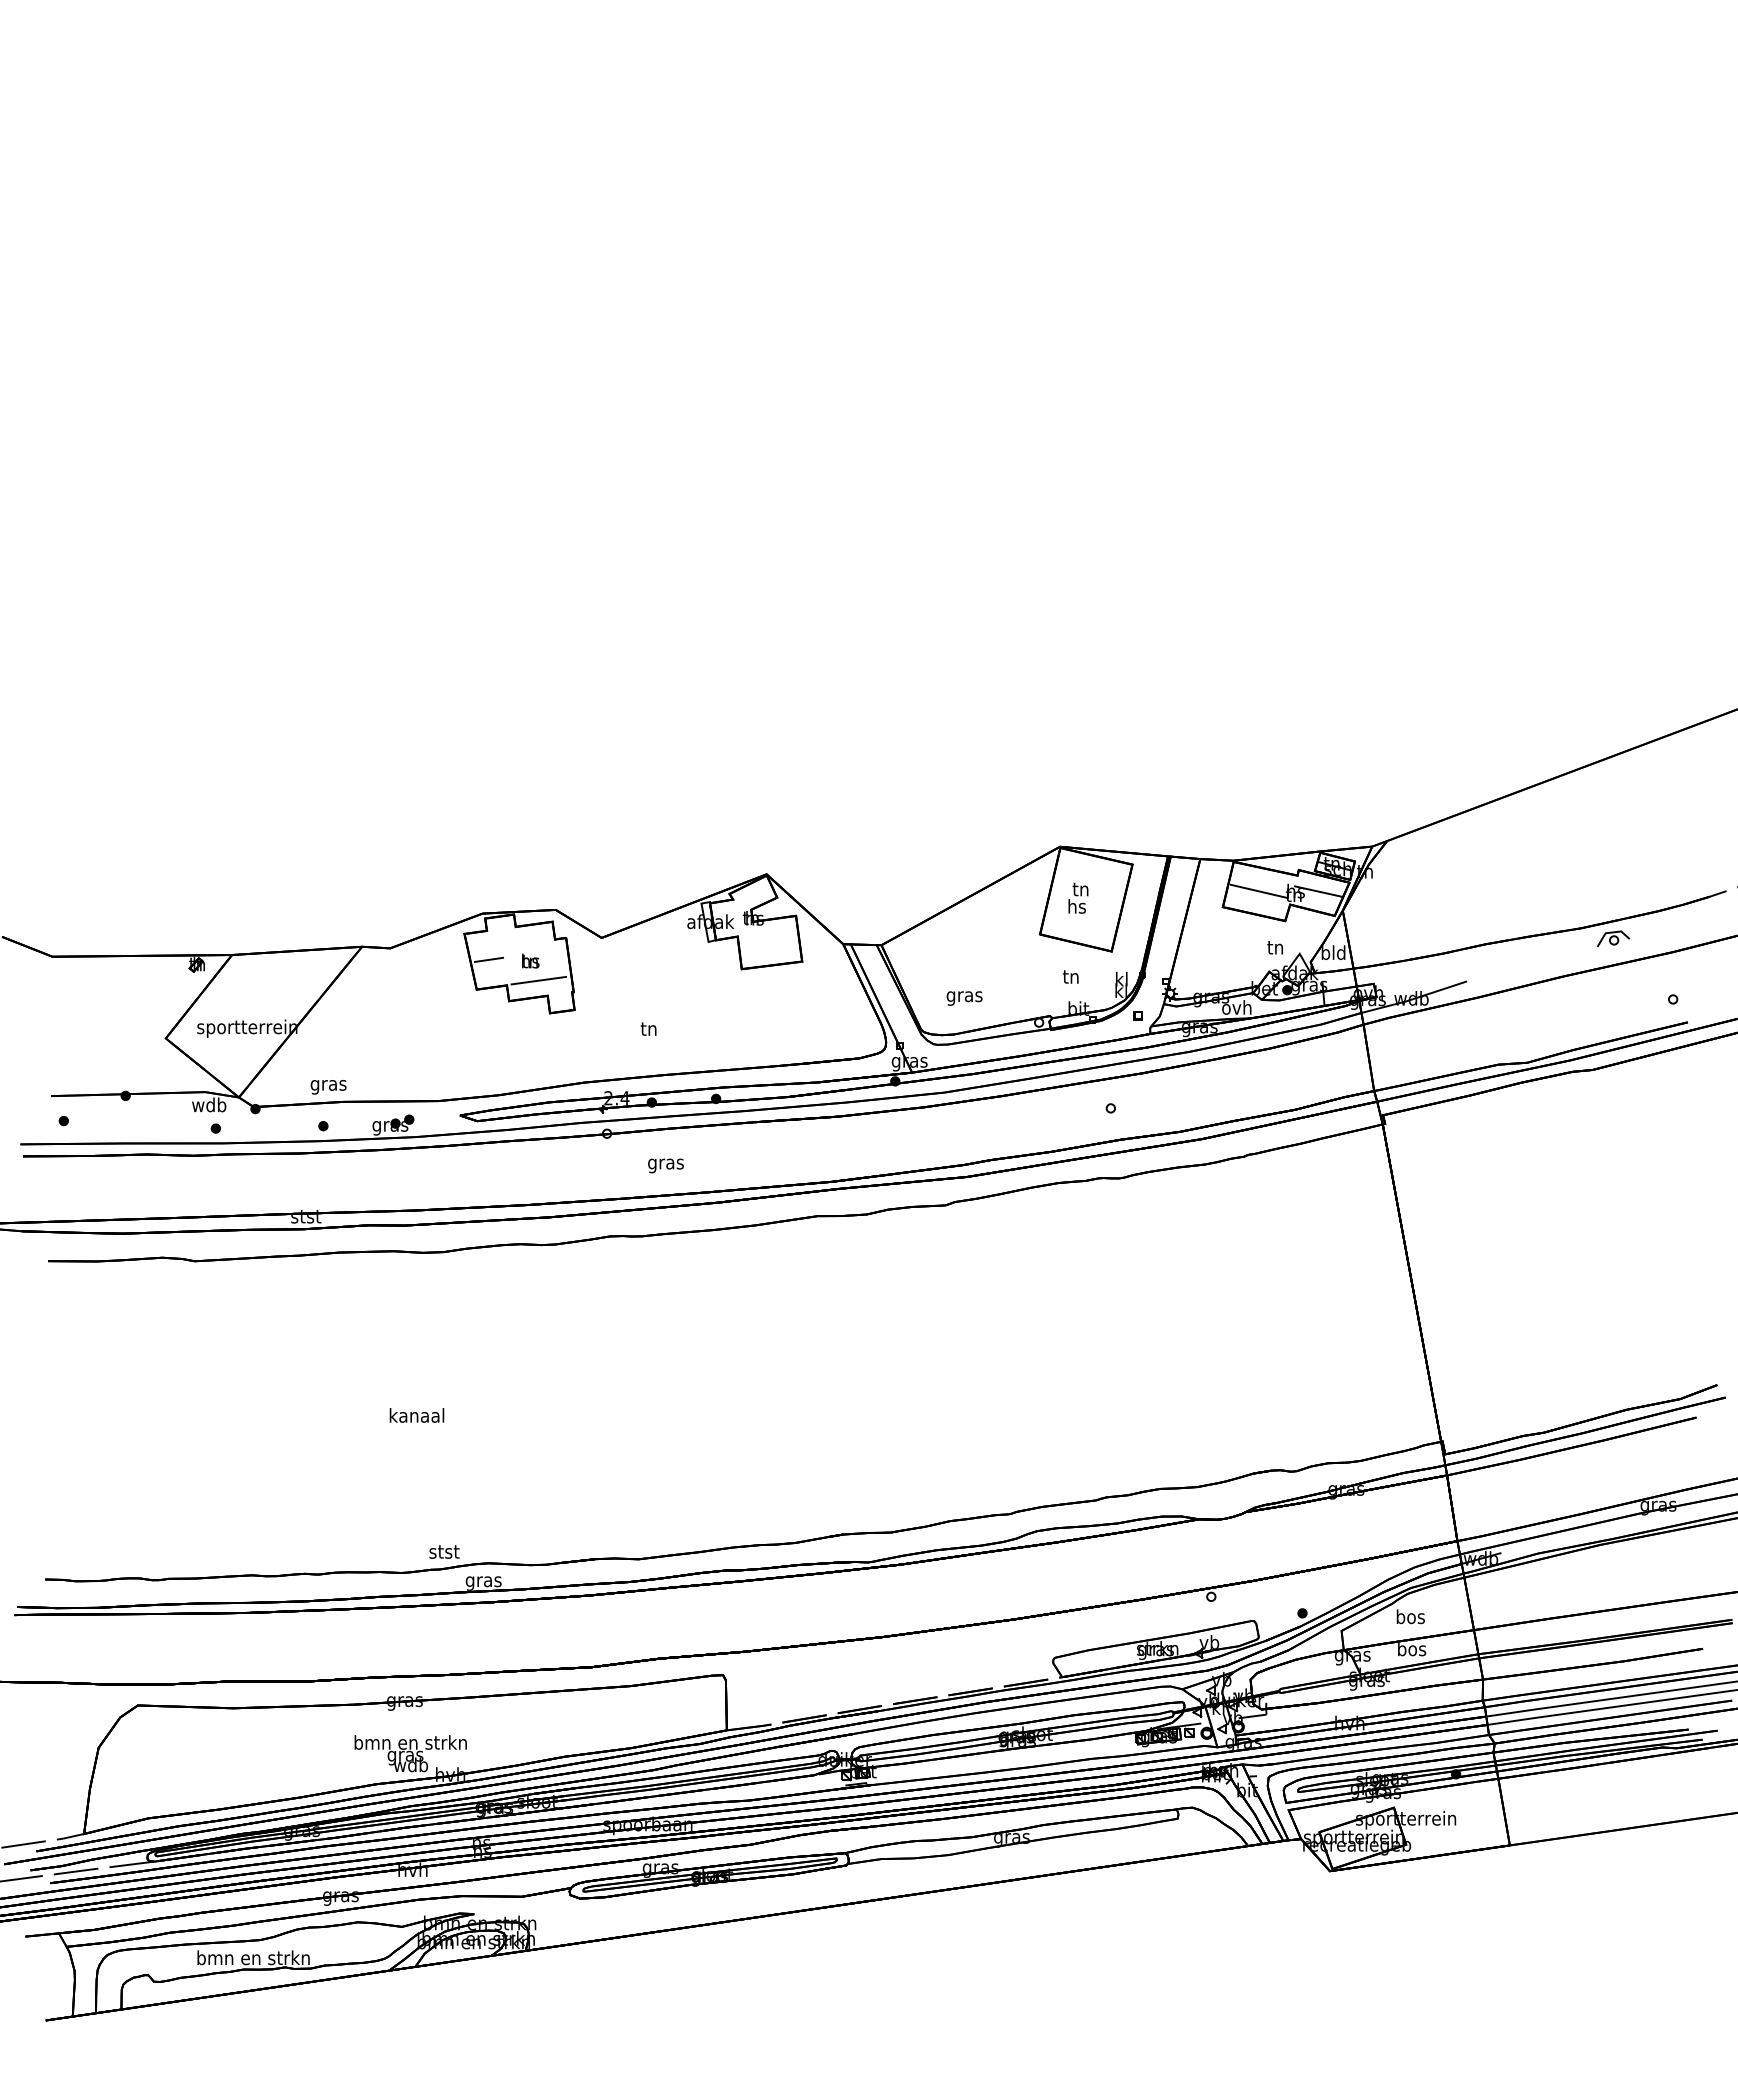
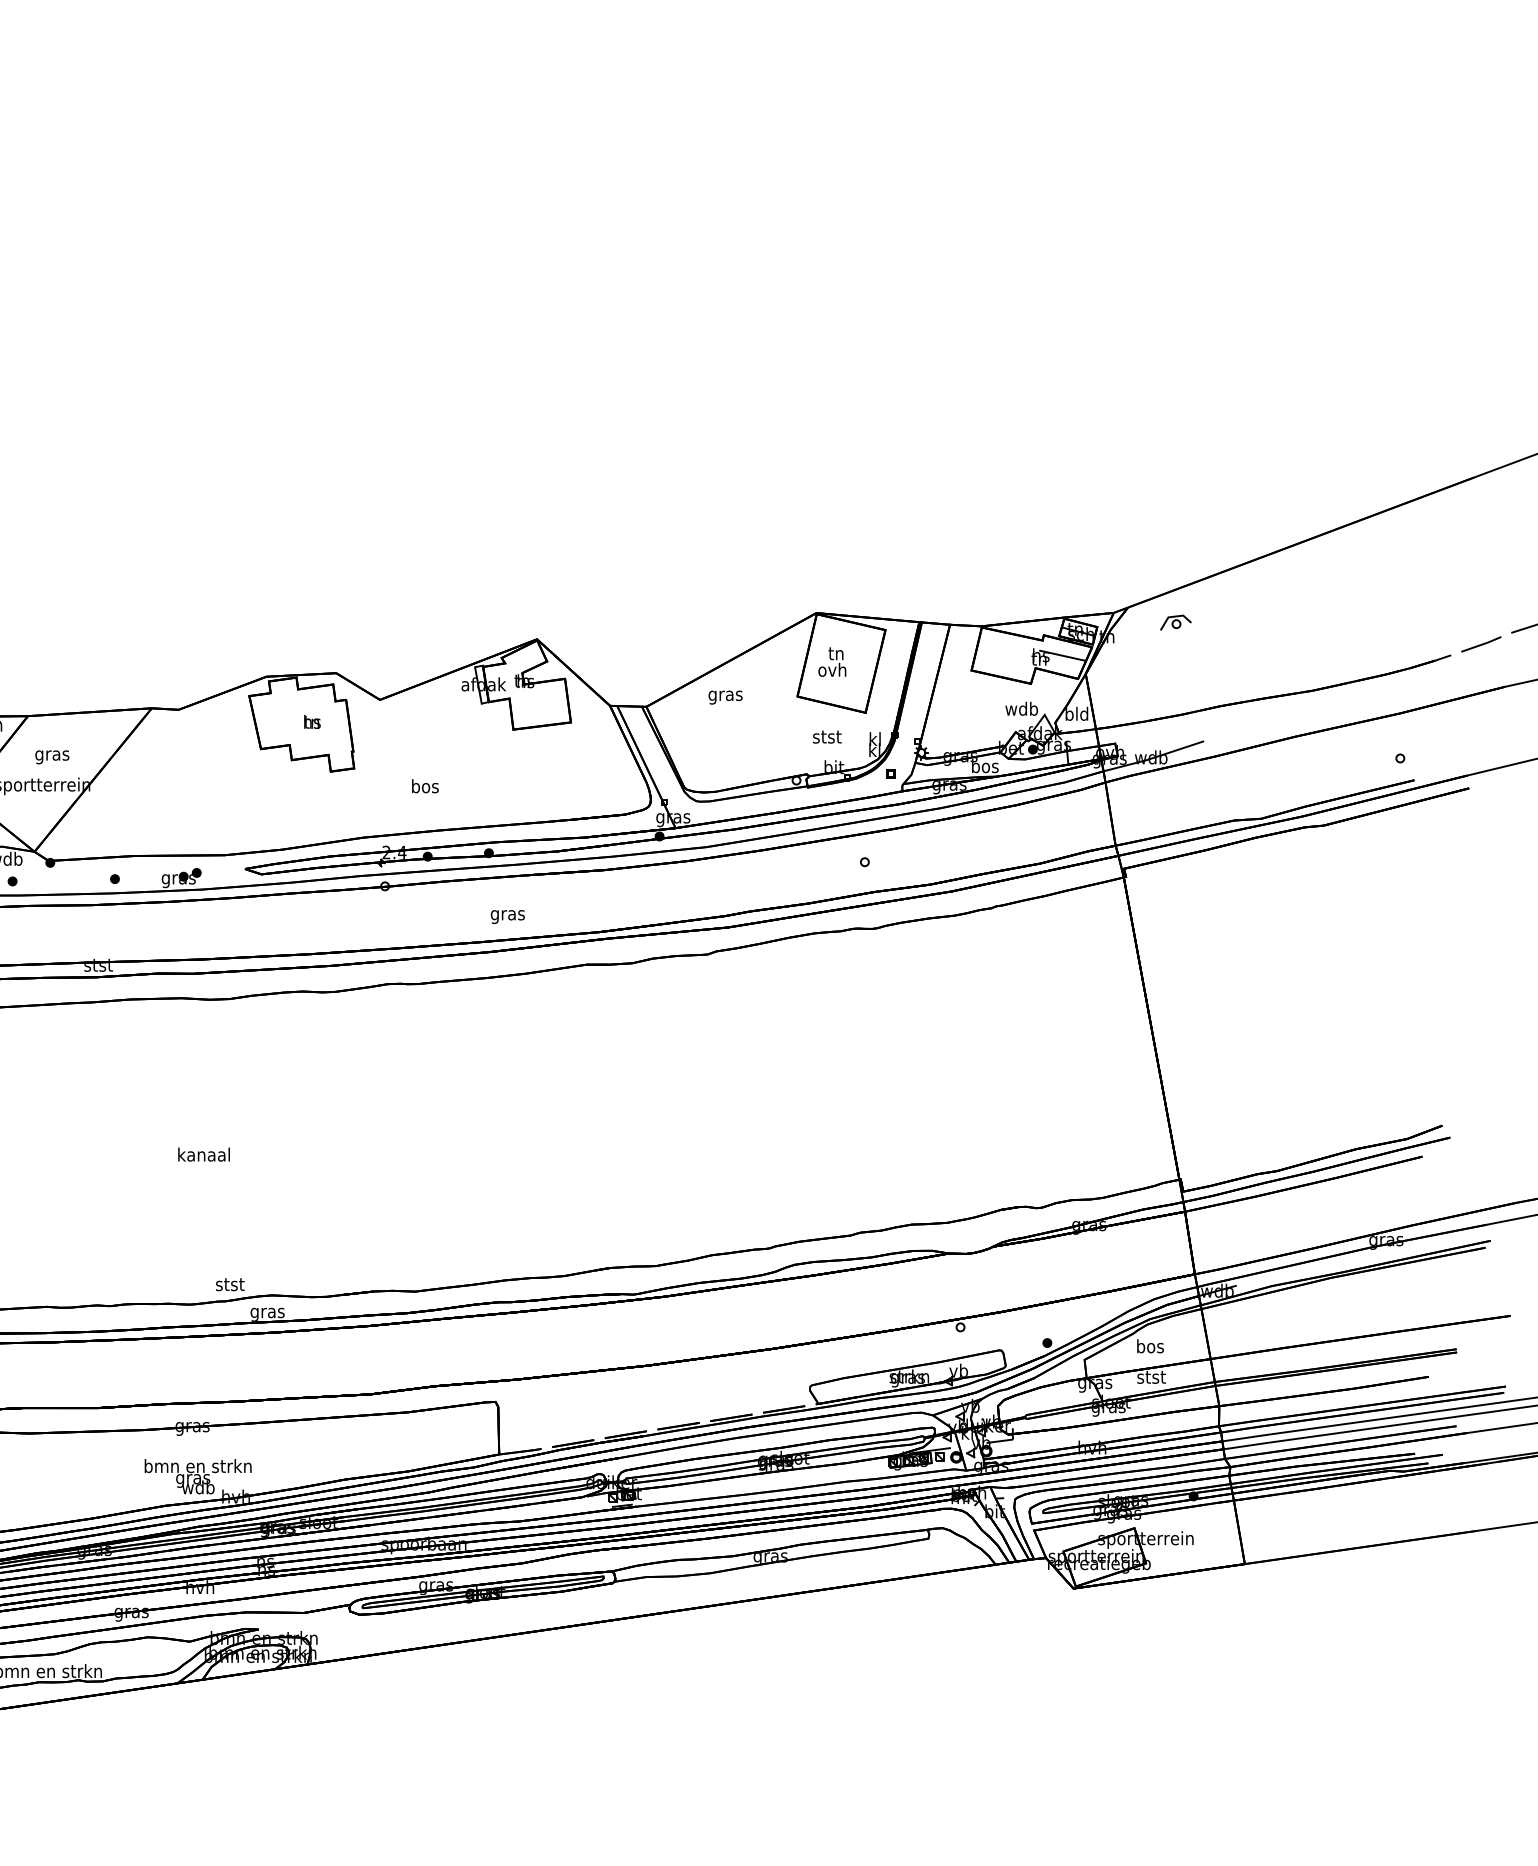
line: (1258, 891) -> (1005, 655), removed
text: (1076, 906) -> (832, 669), hs -> ovh
part: (1613, 938) -> (1175, 622), moved
text: (1275, 947) -> (1021, 708), tn -> wdb
line: (489, 959) -> (273, 720), removed
text: (1071, 976) -> (827, 736), tn -> stst
line: (538, 980) -> (319, 740), removed
text: (964, 998) -> (725, 697), moved
text: (1236, 1007) -> (984, 766), ovh -> bos
text: (649, 1028) -> (425, 786), tn -> bos
text: (328, 1087) -> (52, 757), moved
text: (665, 1165) -> (507, 916), moved
text: (1412, 1649) -> (1152, 1377), bos -> stst

